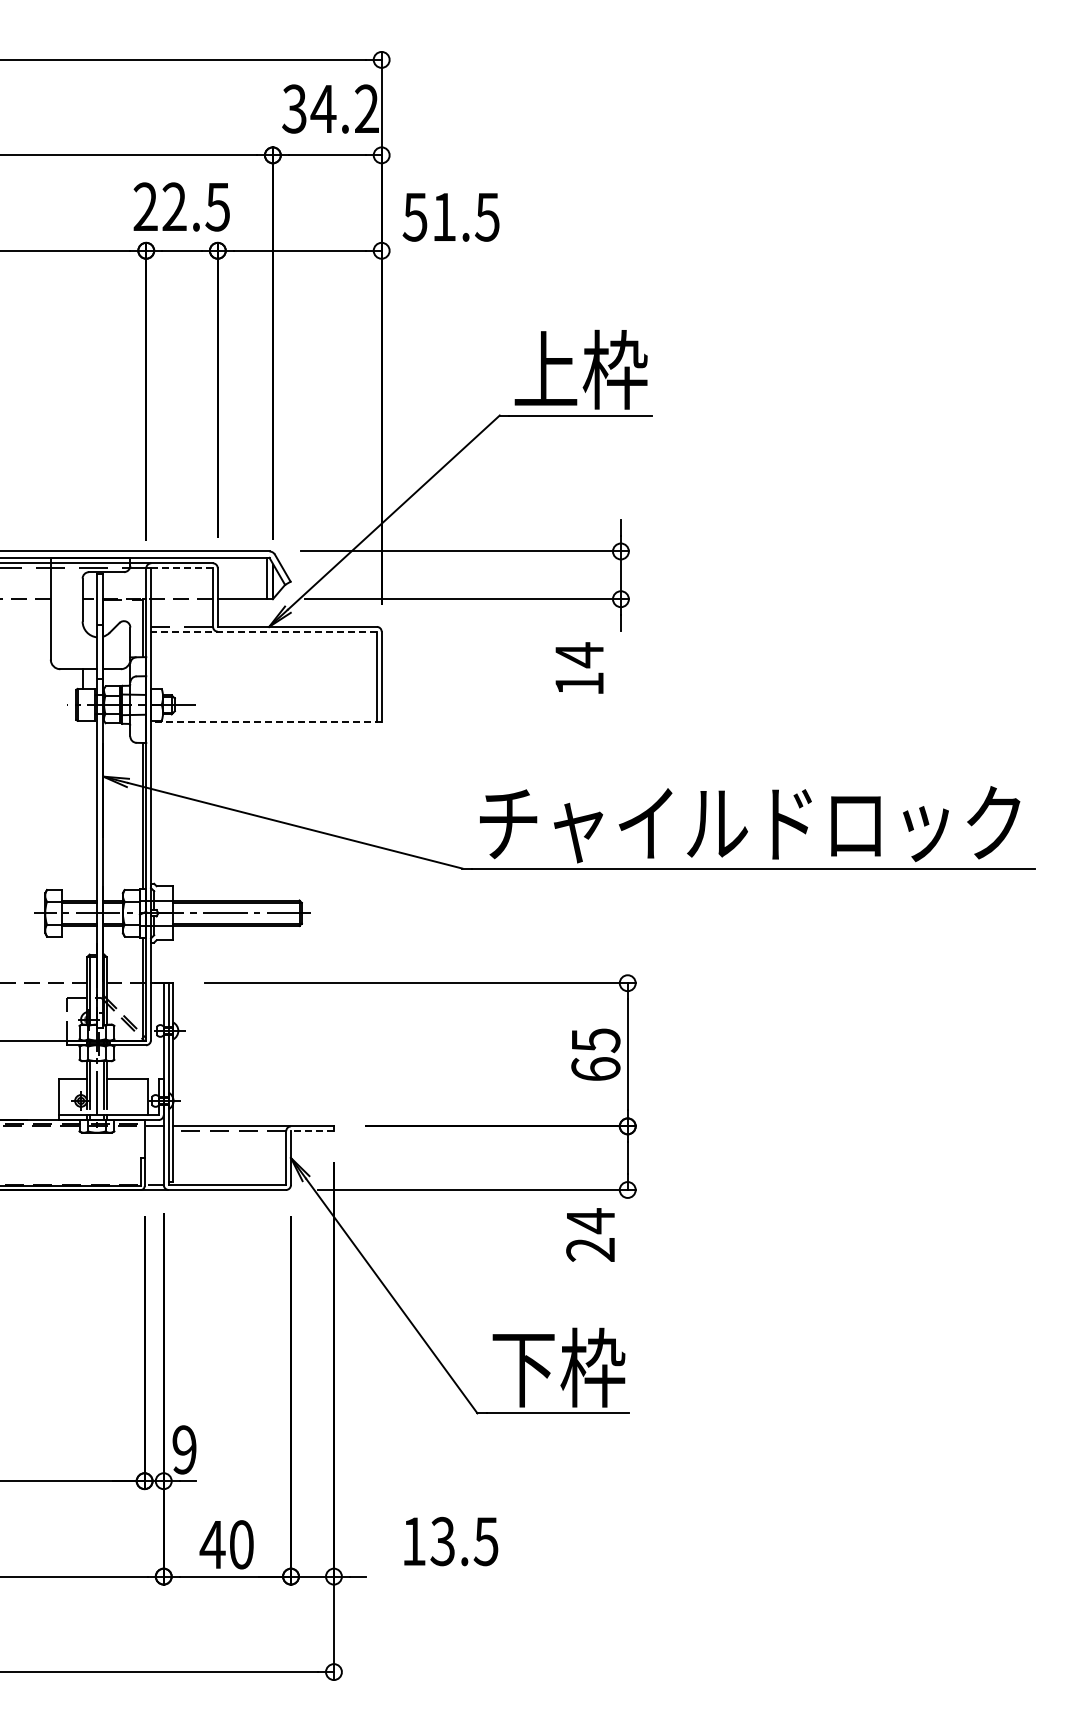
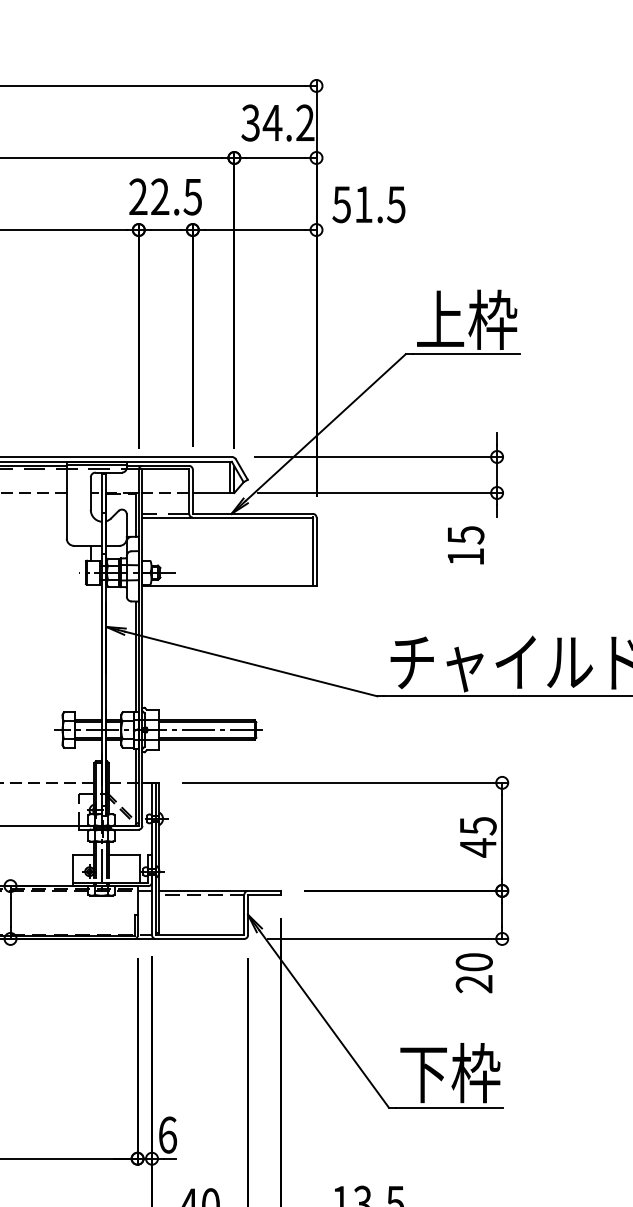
line: (181, 568) -> (165, 469), dashed -> solid
line: (263, 631) -> (227, 517), dashed -> solid
text: (579, 655) -> (465, 535), 14 -> 15
line: (265, 722) -> (228, 586), dashed -> solid
text: (595, 1069) -> (477, 847), 65 -> 45
line: (312, 1131) -> (264, 894), dashed -> solid
text: (590, 1221) -> (474, 962), 24 -> 20
text: (184, 1449) -> (167, 1134), 9 -> 6

